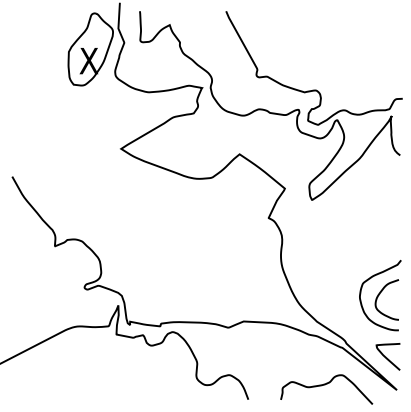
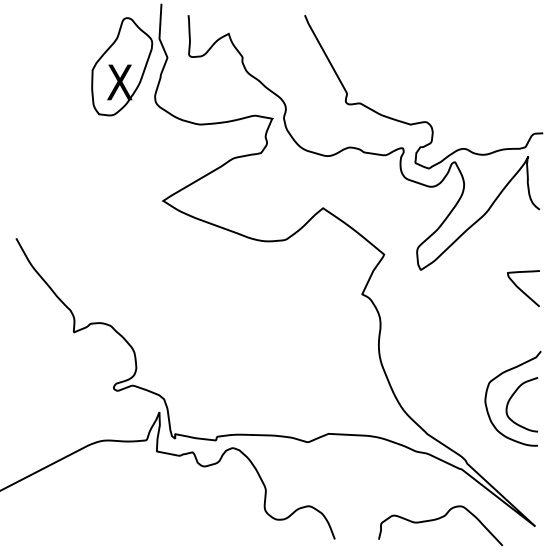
curve: (386, 357) -> (521, 289), moved

